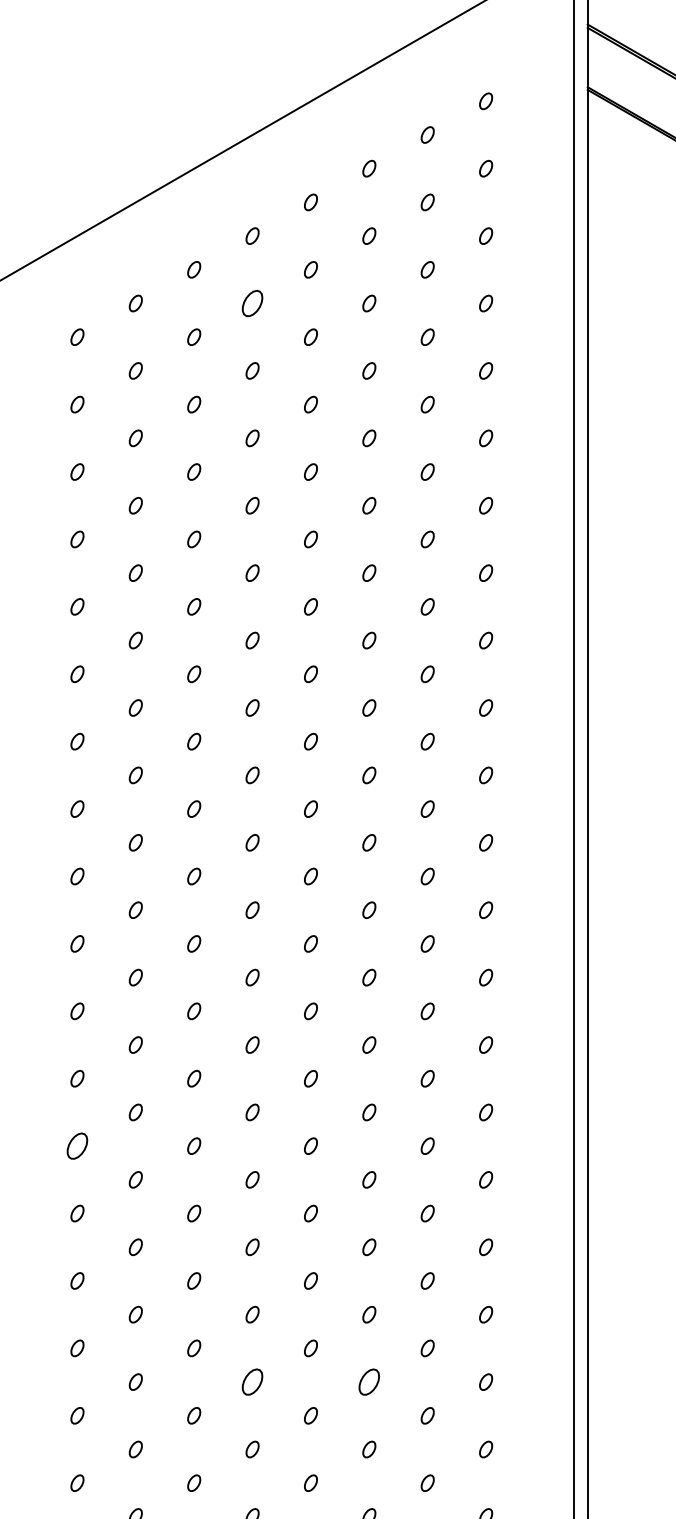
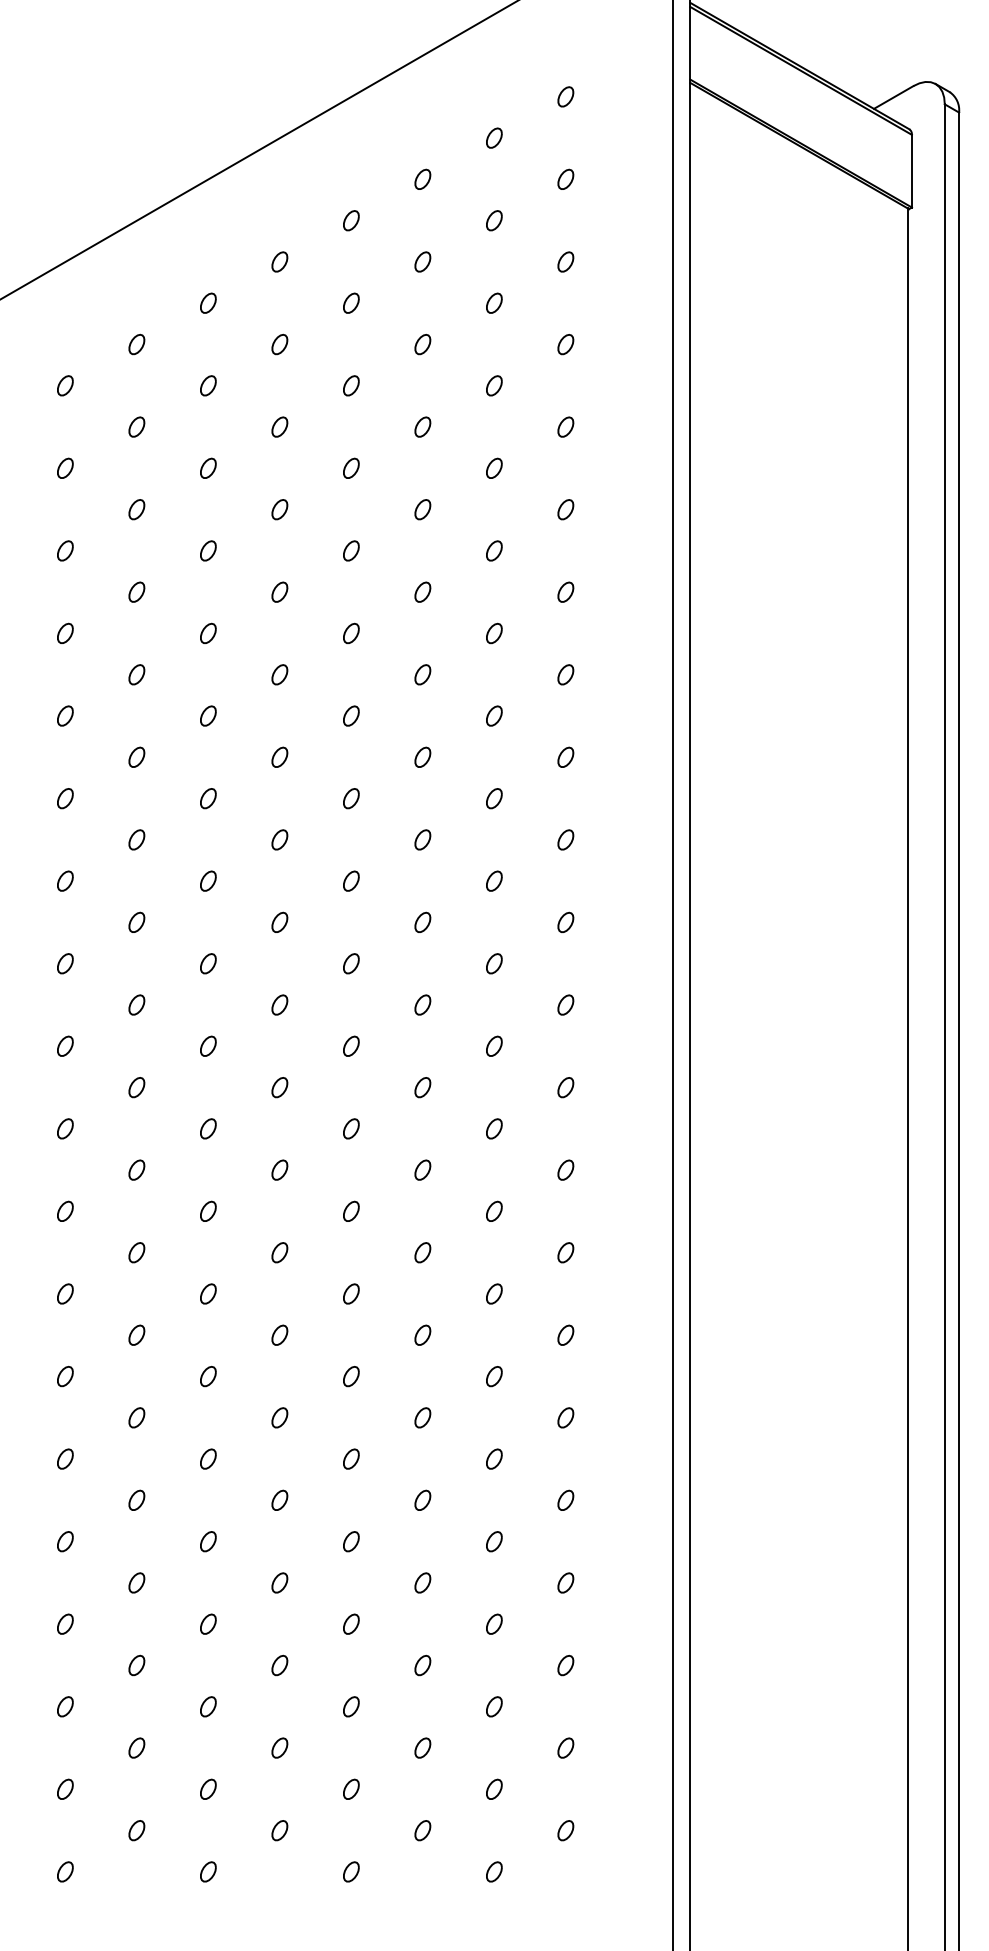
part: (252, 303) -> (279, 344), size x0.62
part: (77, 1146) -> (65, 1376), size x0.62
part: (252, 1382) -> (279, 1665), size x0.62
part: (369, 1382) -> (422, 1665), size x0.62

